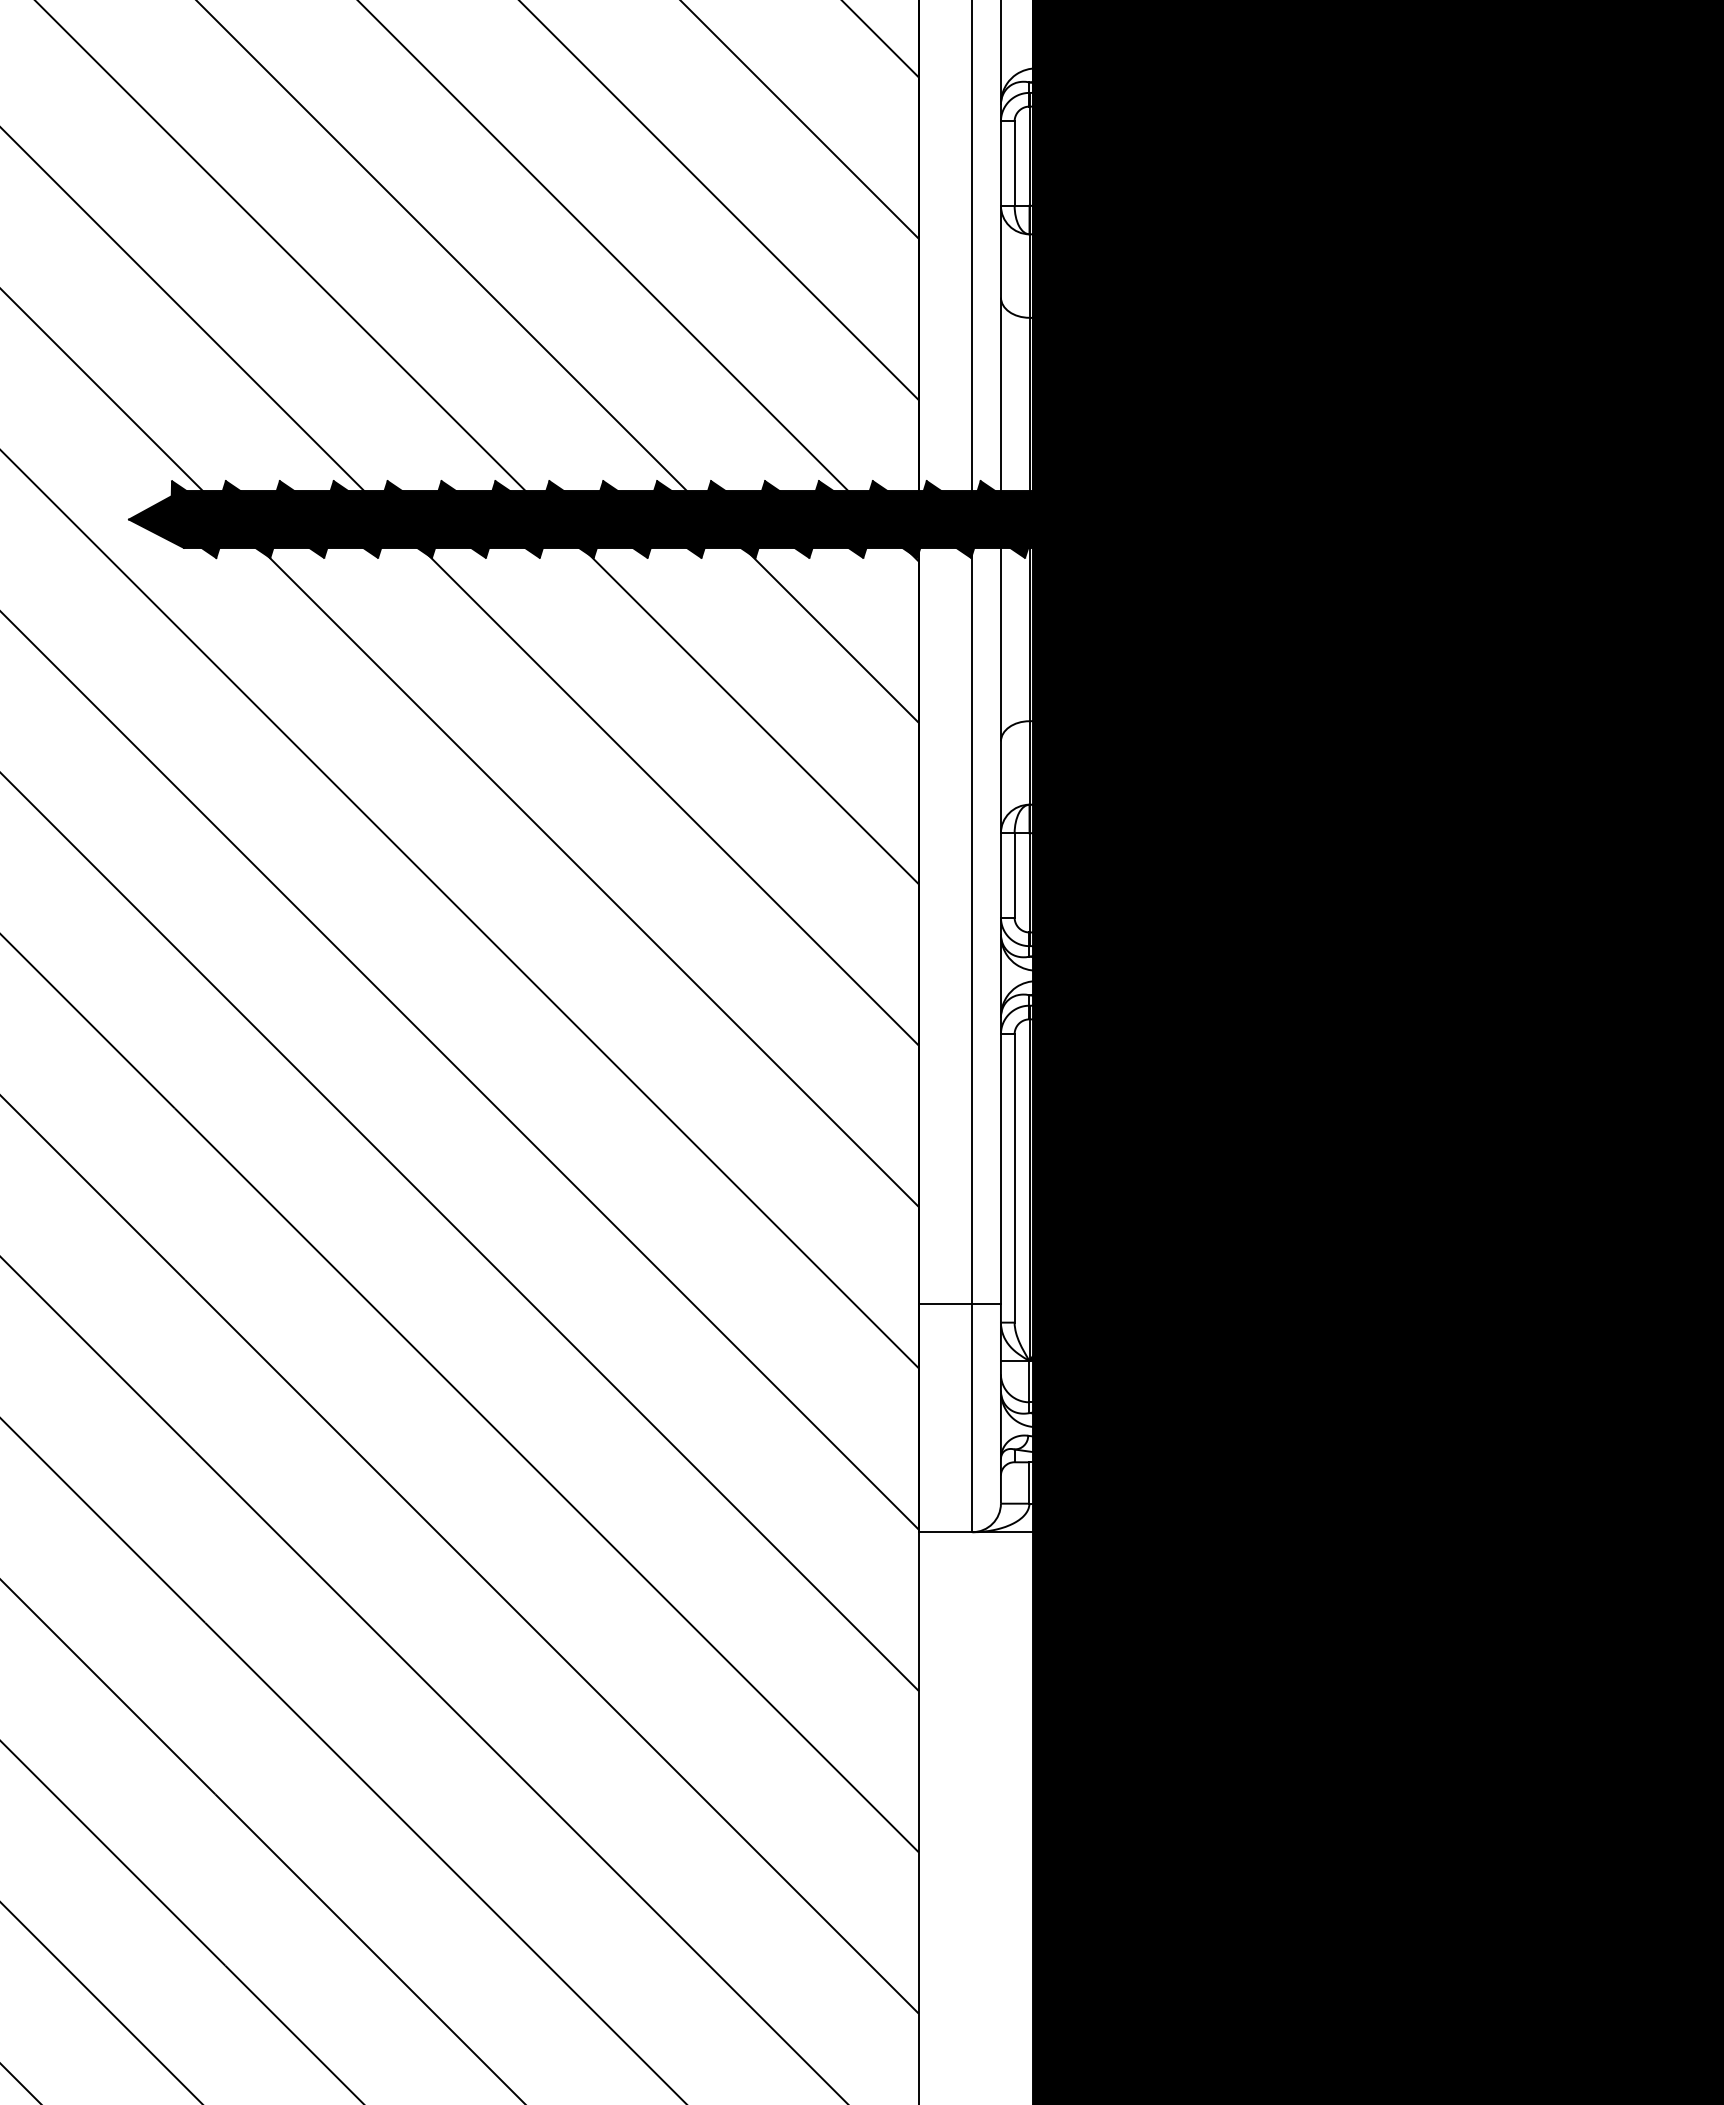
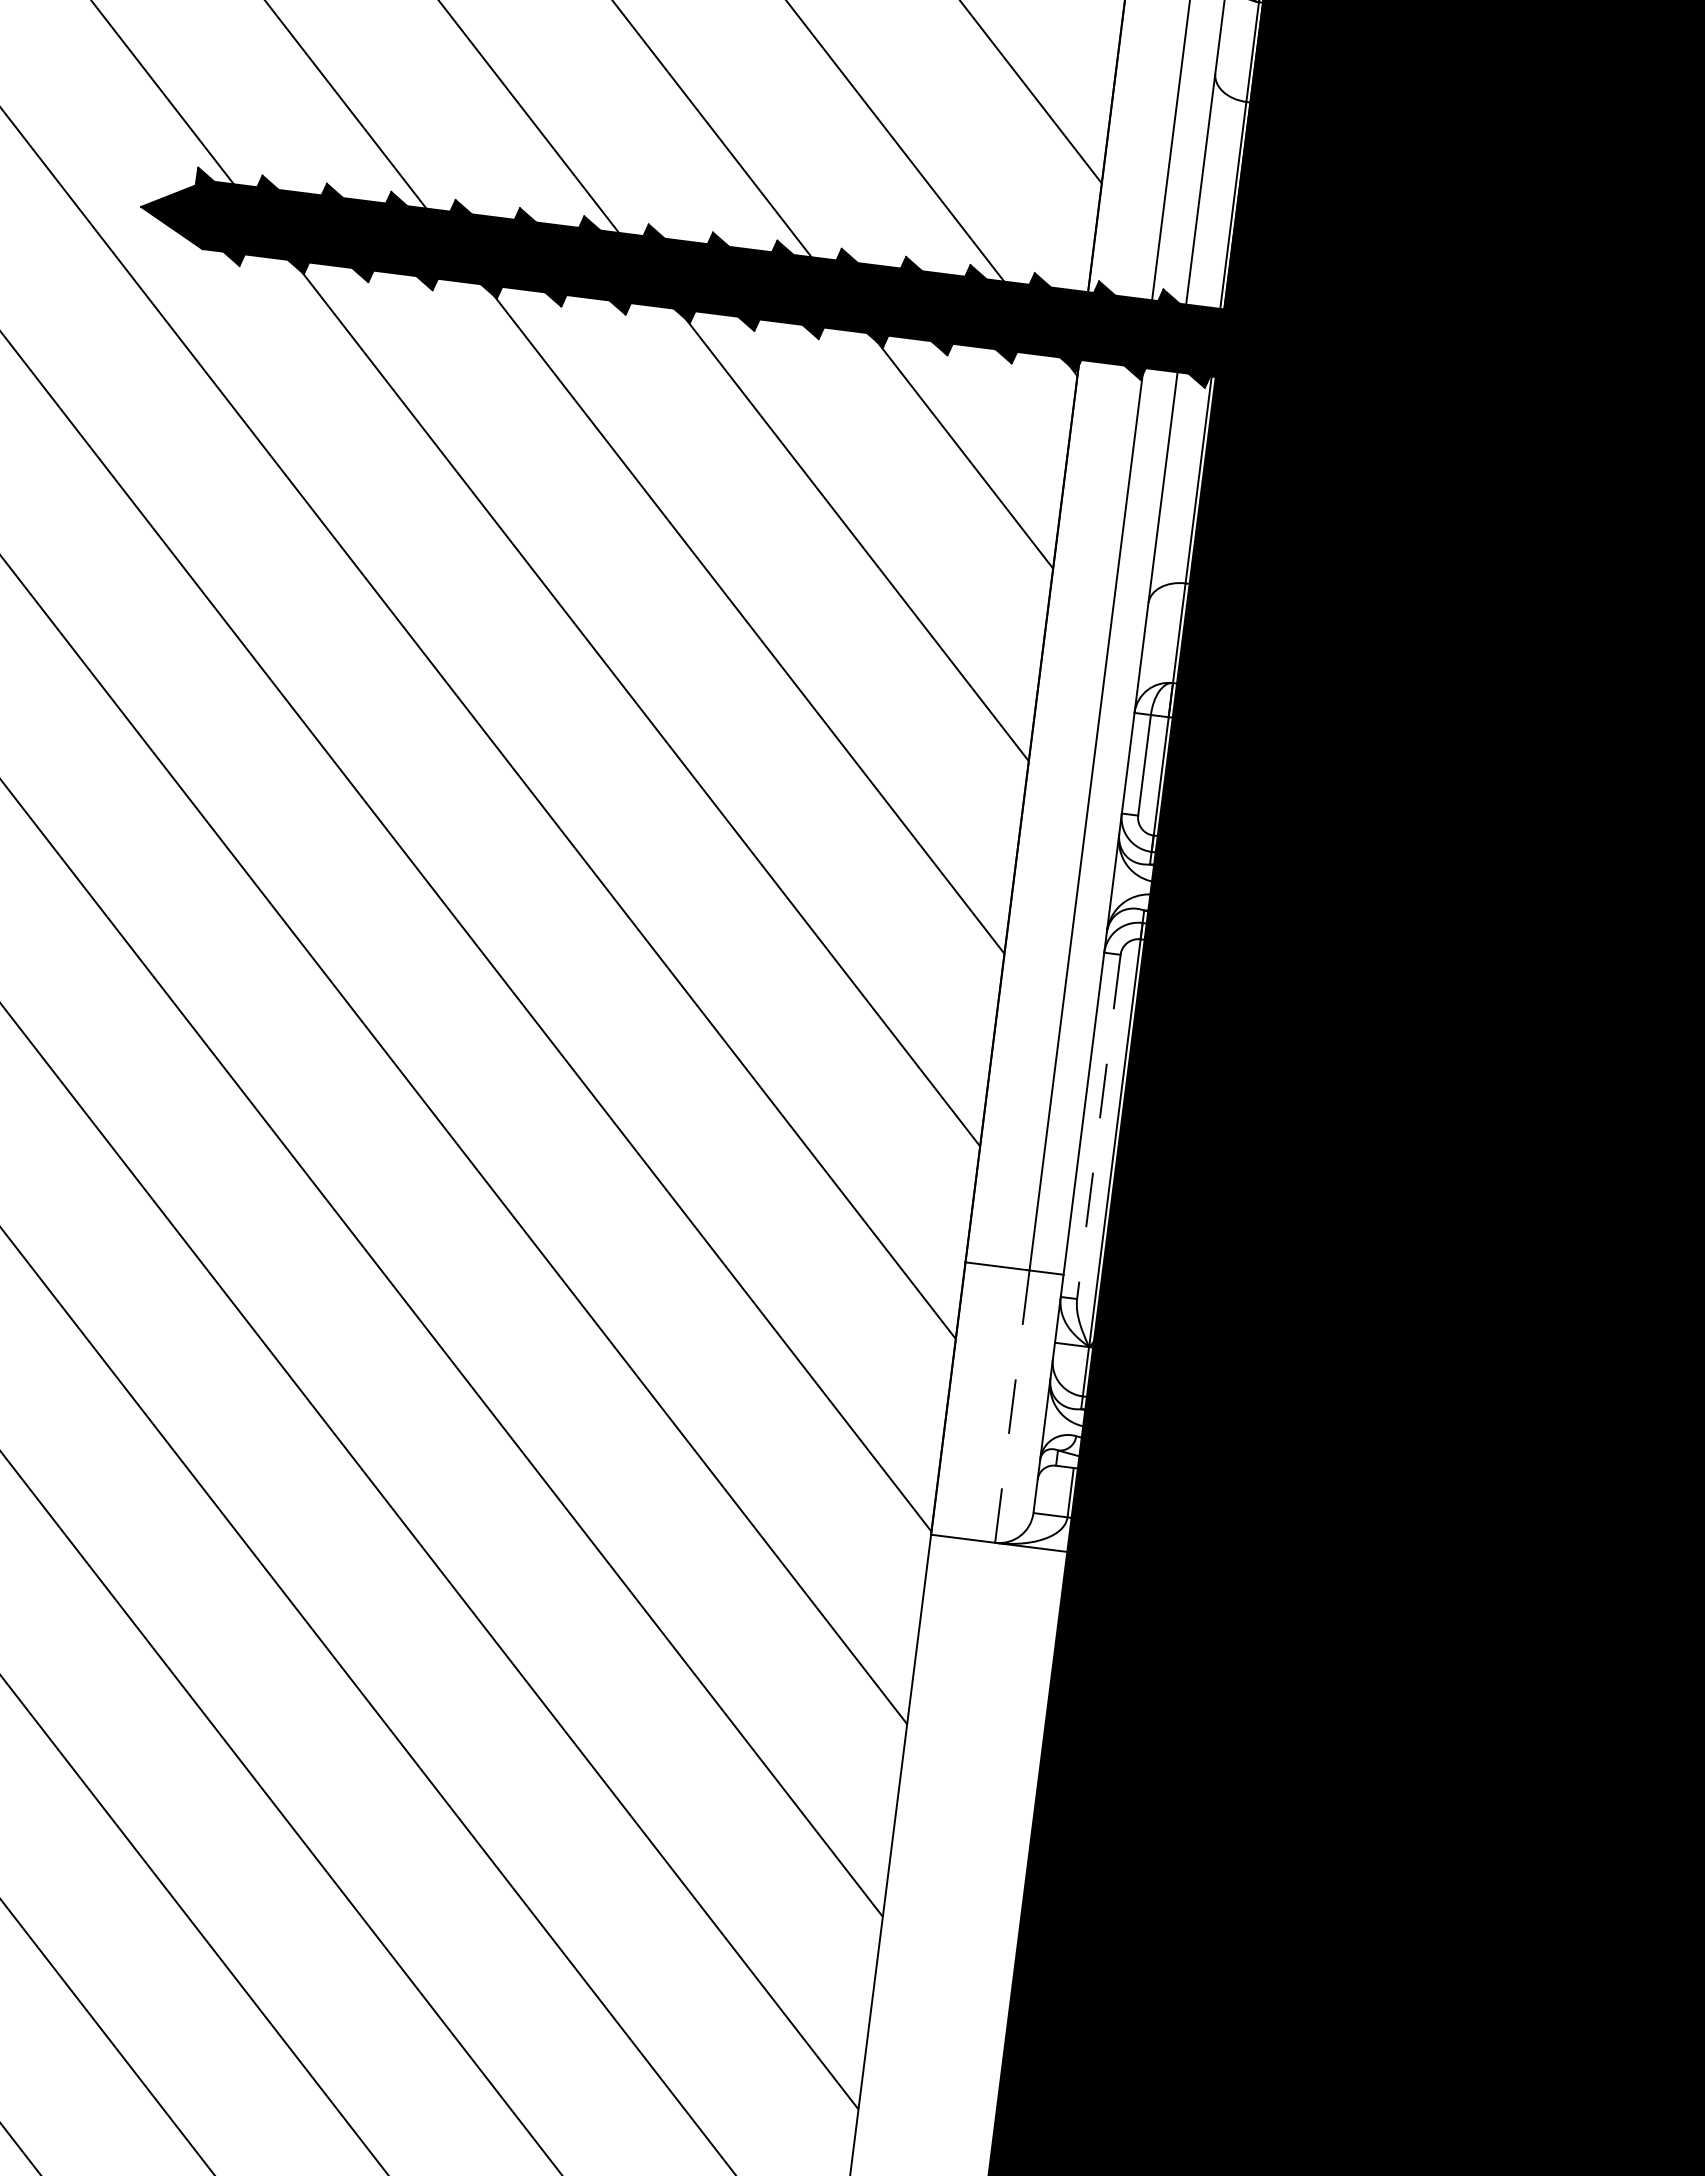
line: (1014, 1178) -> (1098, 1126), solid -> dashed
line: (972, 1417) -> (1012, 1405), solid -> dashed

